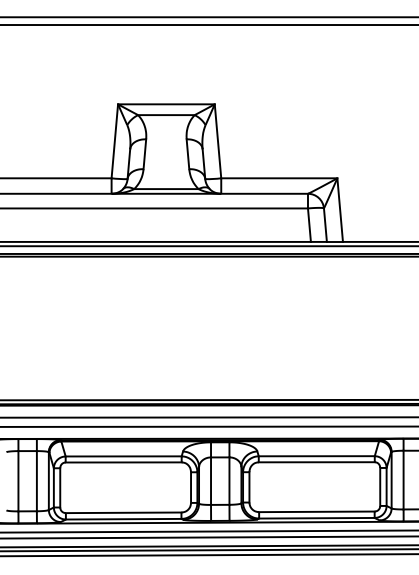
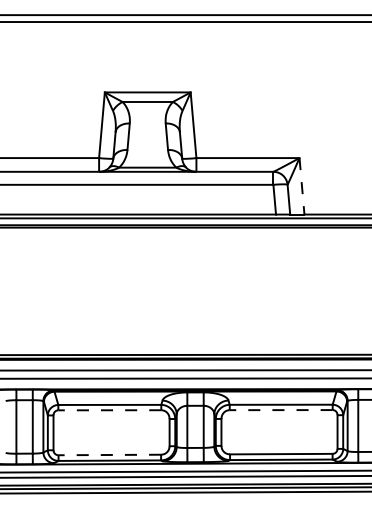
line: (340, 210) -> (302, 186), solid -> dashed
line: (123, 462) -> (109, 410), solid -> dashed
line: (316, 462) -> (280, 410), solid -> dashed
line: (123, 512) -> (109, 454), solid -> dashed

